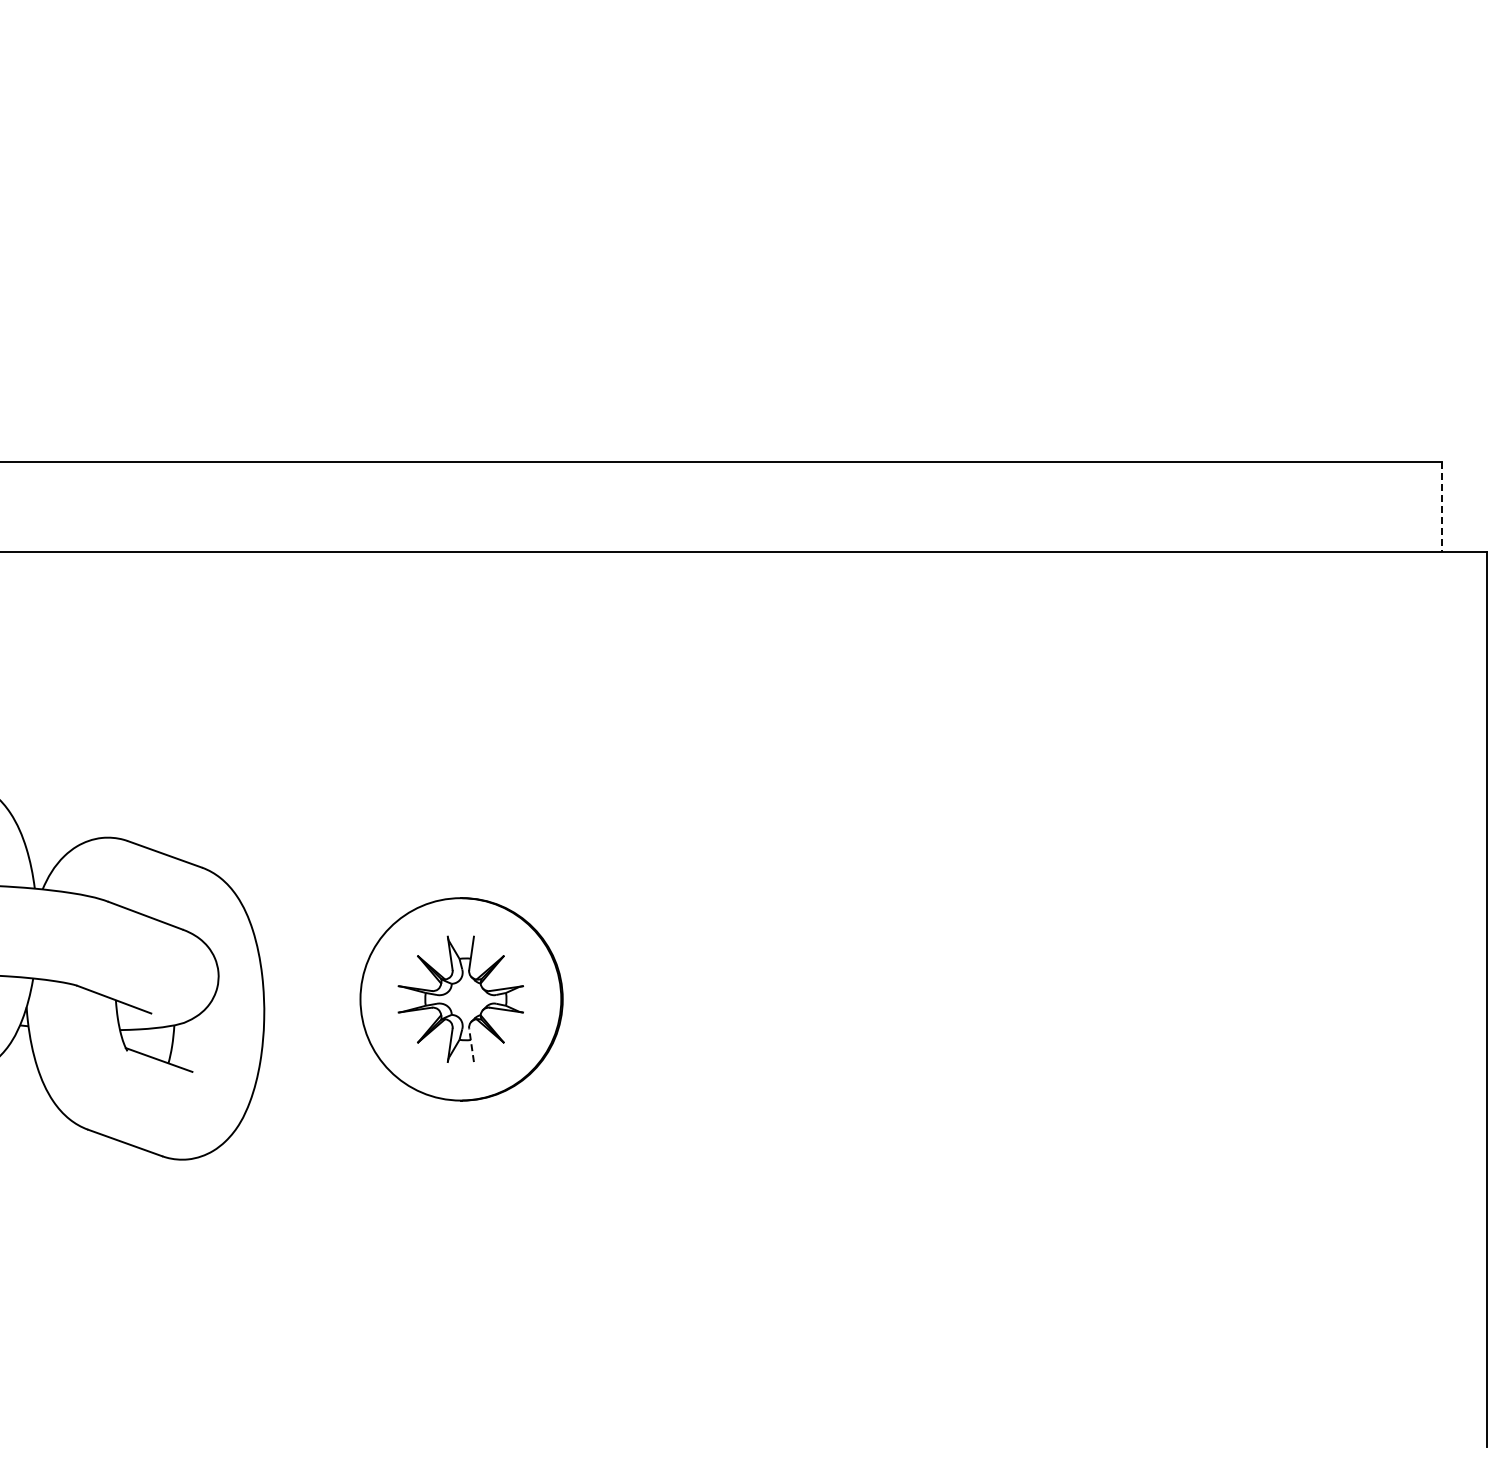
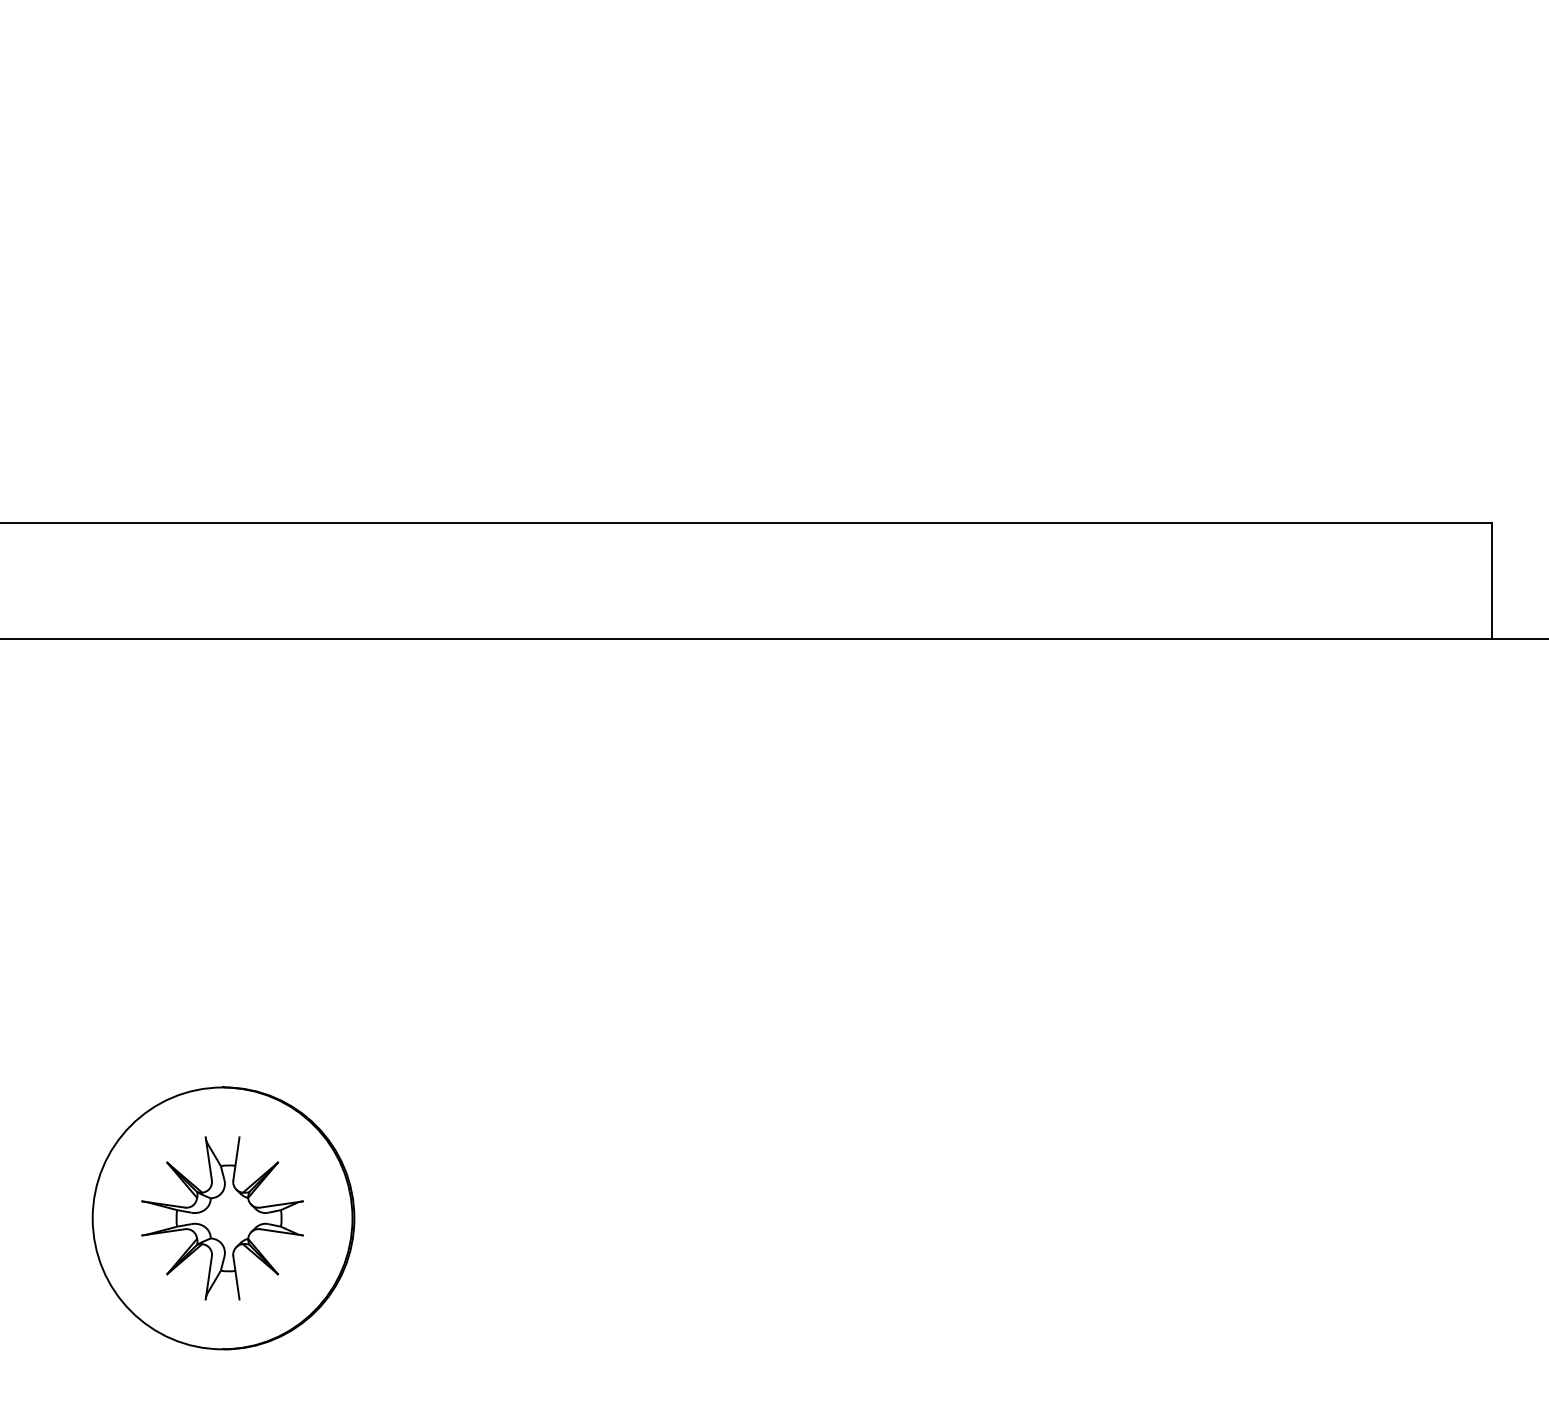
line: (1441, 506) -> (1491, 580), dashed -> solid
line: (471, 1045) -> (236, 1278), dashed -> solid

